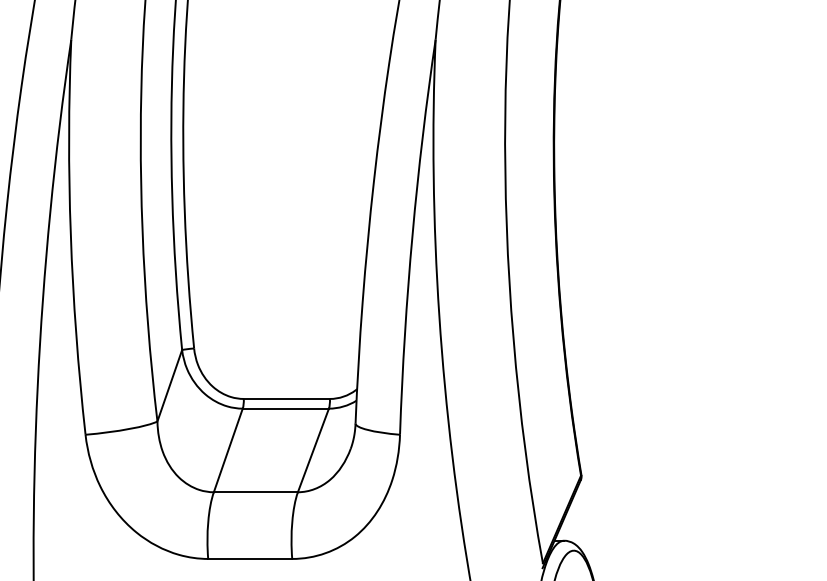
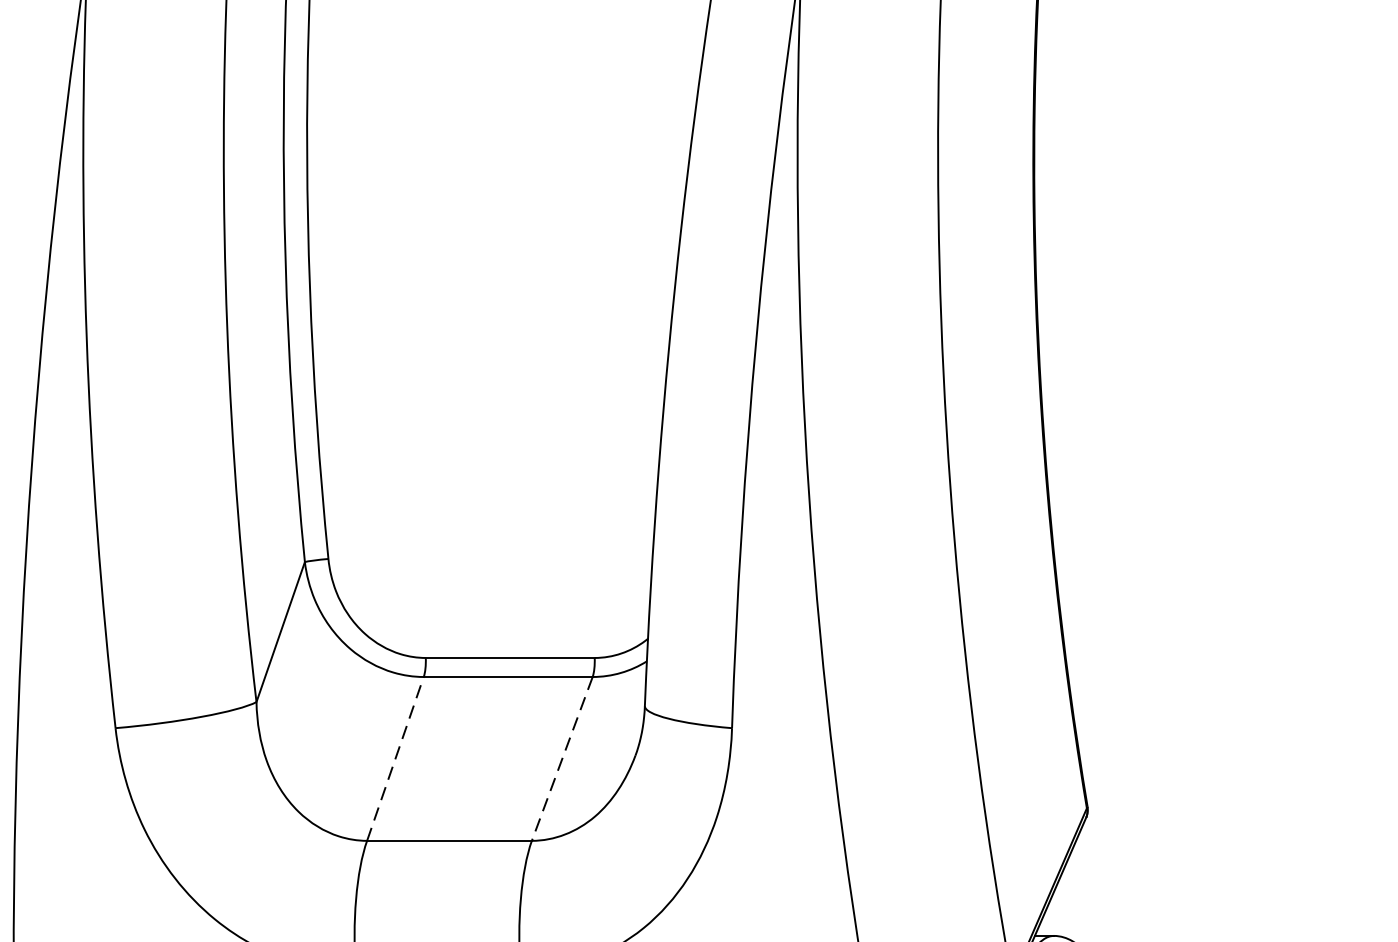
line: (228, 449) -> (395, 757), solid -> dashed
line: (313, 450) -> (562, 759), solid -> dashed

